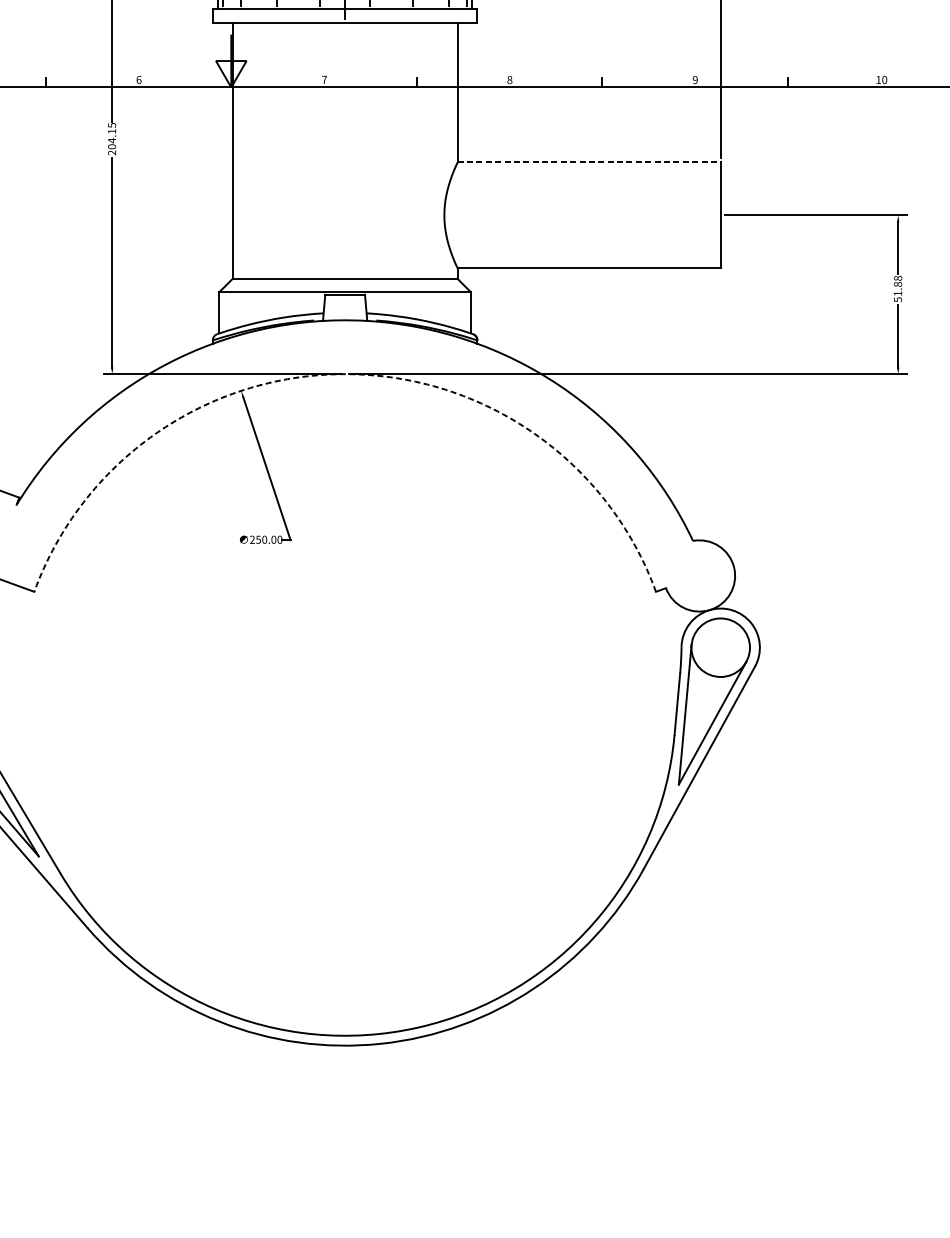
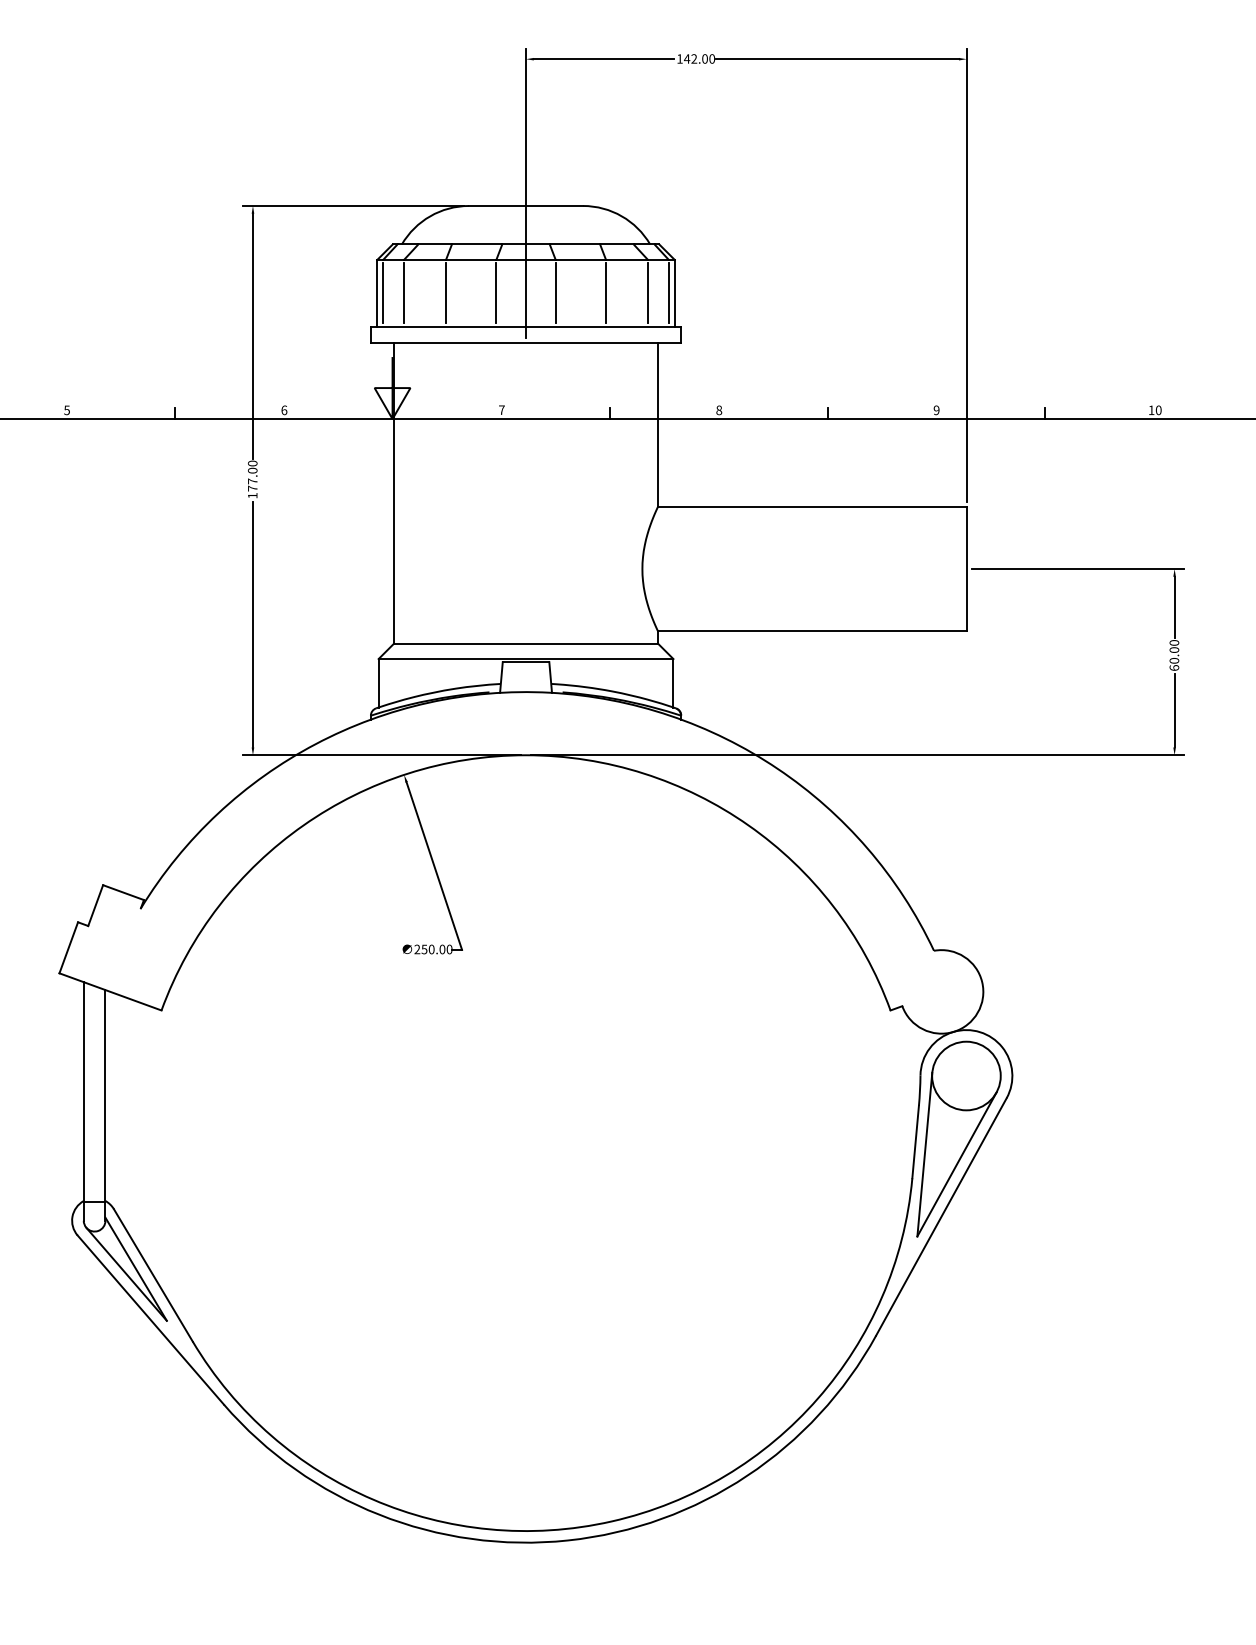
text: (111, 139) -> (252, 479), 204.15 -> 177.00
line: (589, 162) -> (812, 507), dashed -> solid
text: (898, 289) -> (1174, 655), 51.88 -> 60.00
arc: (345, 374) -> (526, 755), dashed -> solid

